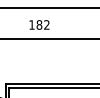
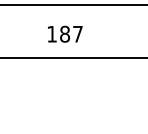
text: (46, 24) -> (77, 33), 182 -> 187

